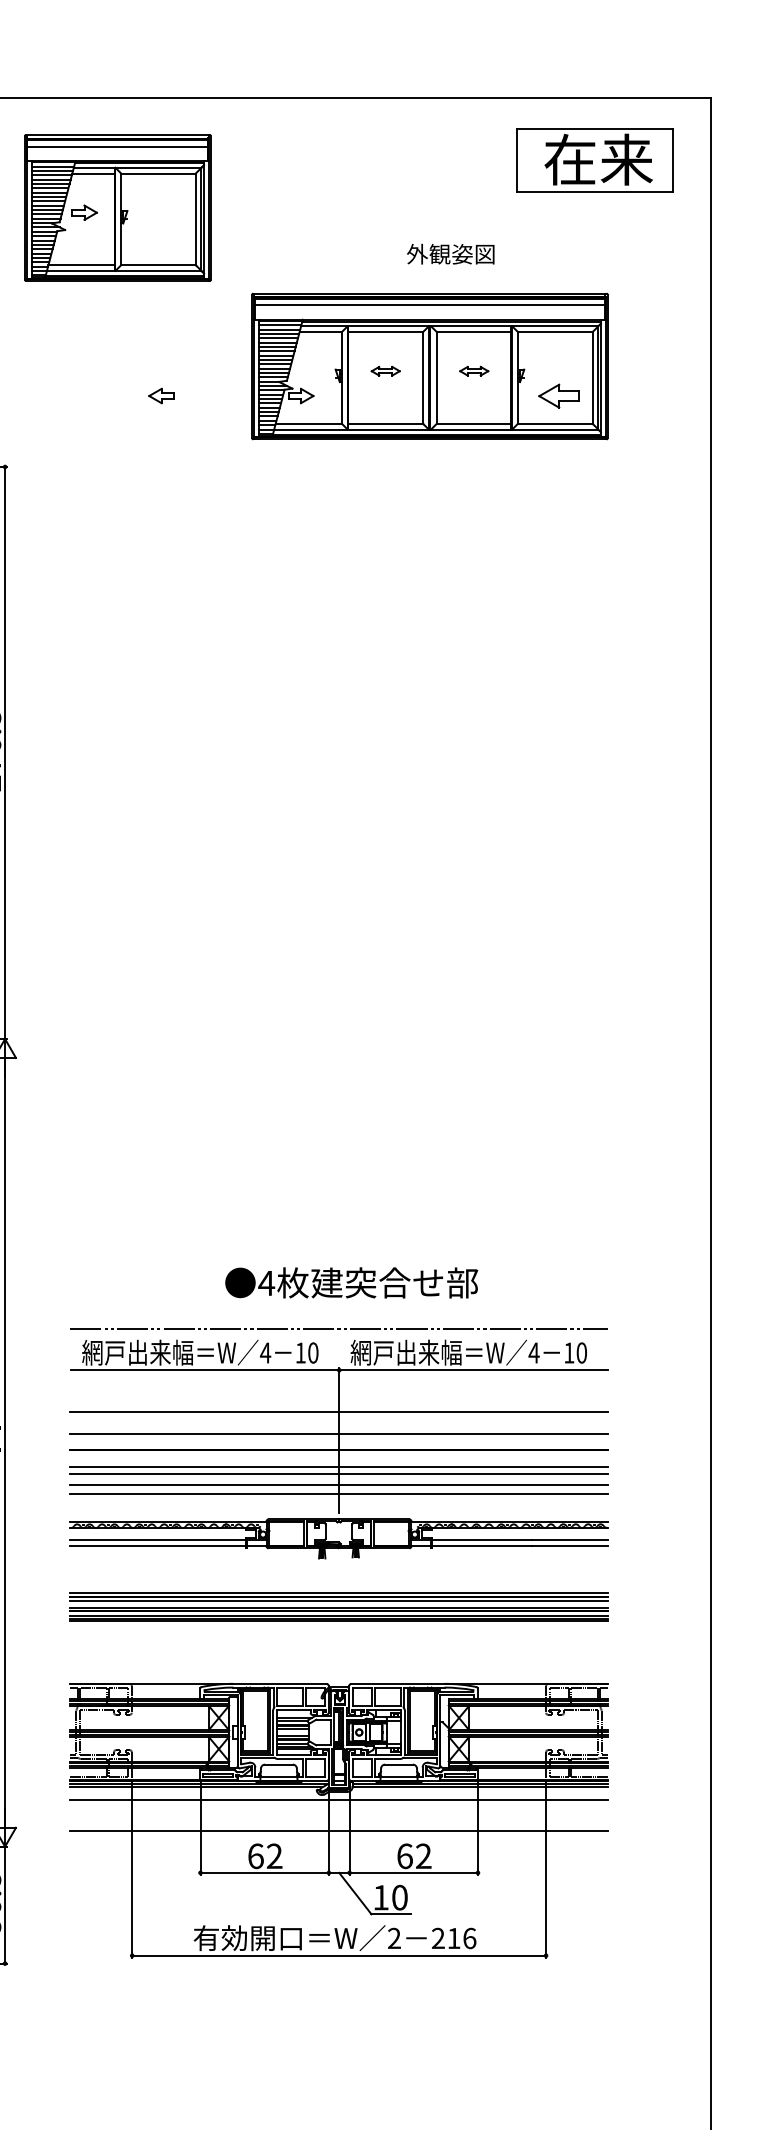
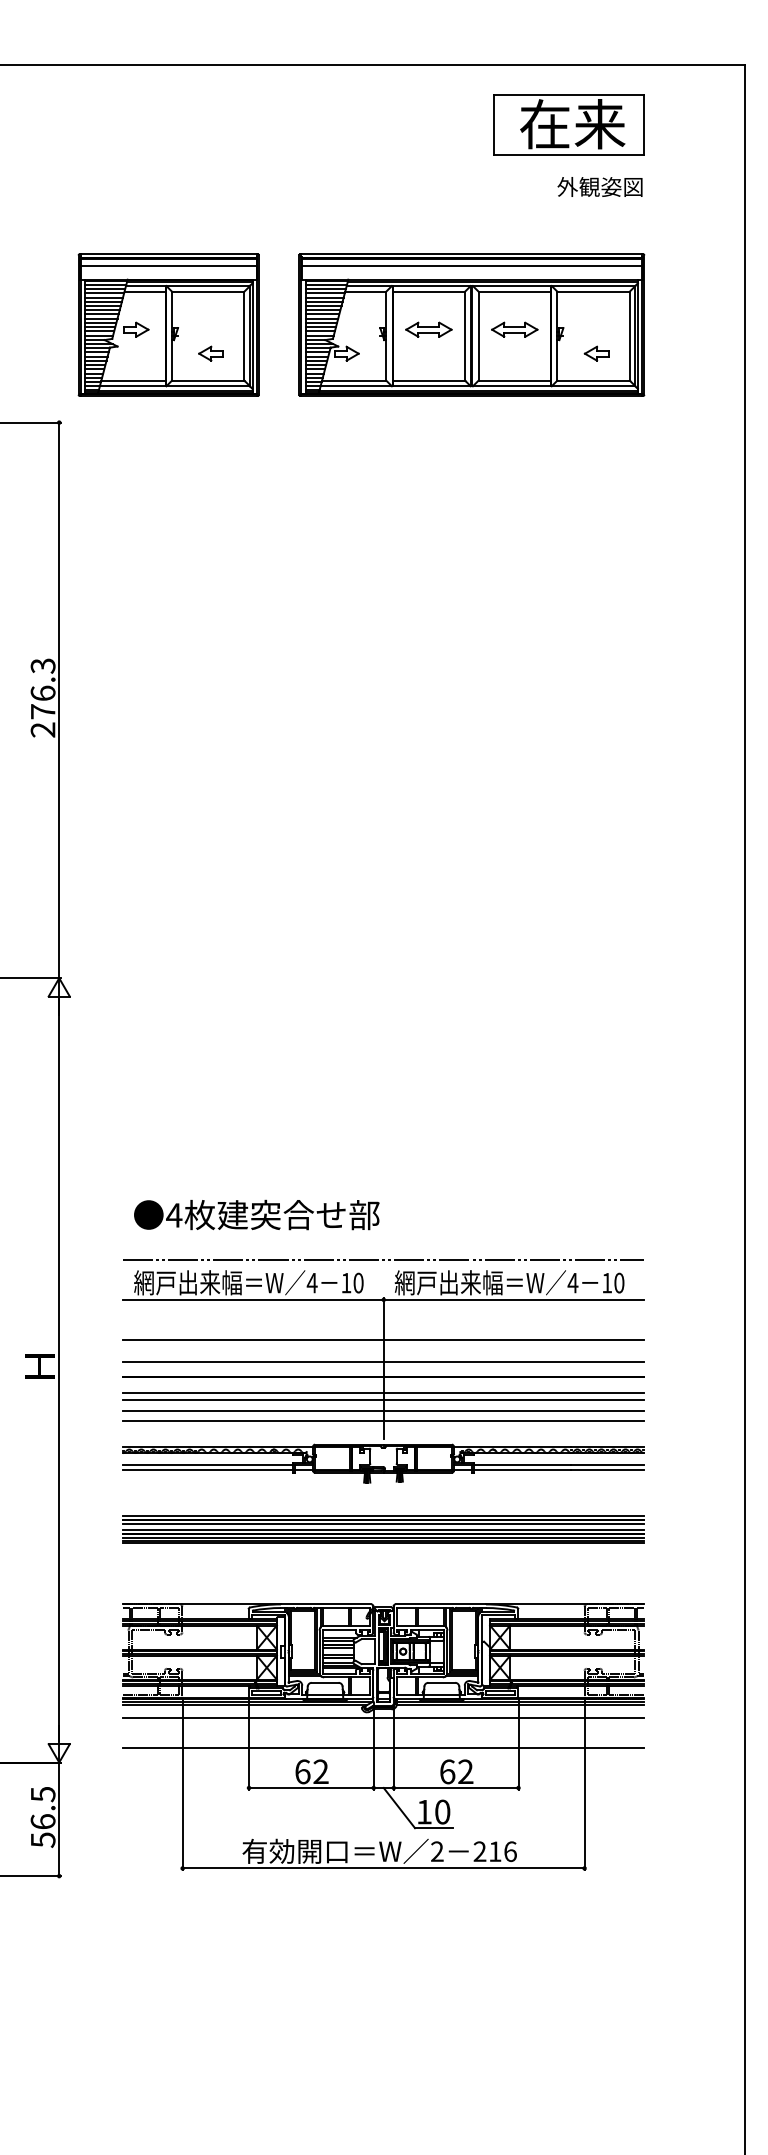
part: (594, 159) -> (568, 124), moved
part: (117, 207) -> (168, 324), moved
text: (450, 253) -> (599, 186), moved
part: (385, 371) -> (428, 329), size x1.67
part: (473, 371) -> (514, 329), size x1.67
part: (558, 395) -> (596, 353), size x0.62
text: (351, 1282) -> (256, 1214), moved

